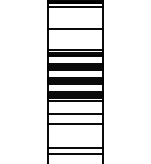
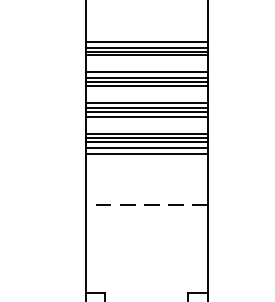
line: (75, 113) -> (146, 180), removed
line: (75, 124) -> (146, 204), solid -> dashed
line: (75, 148) -> (146, 257), removed
line: (75, 153) -> (146, 267), removed

